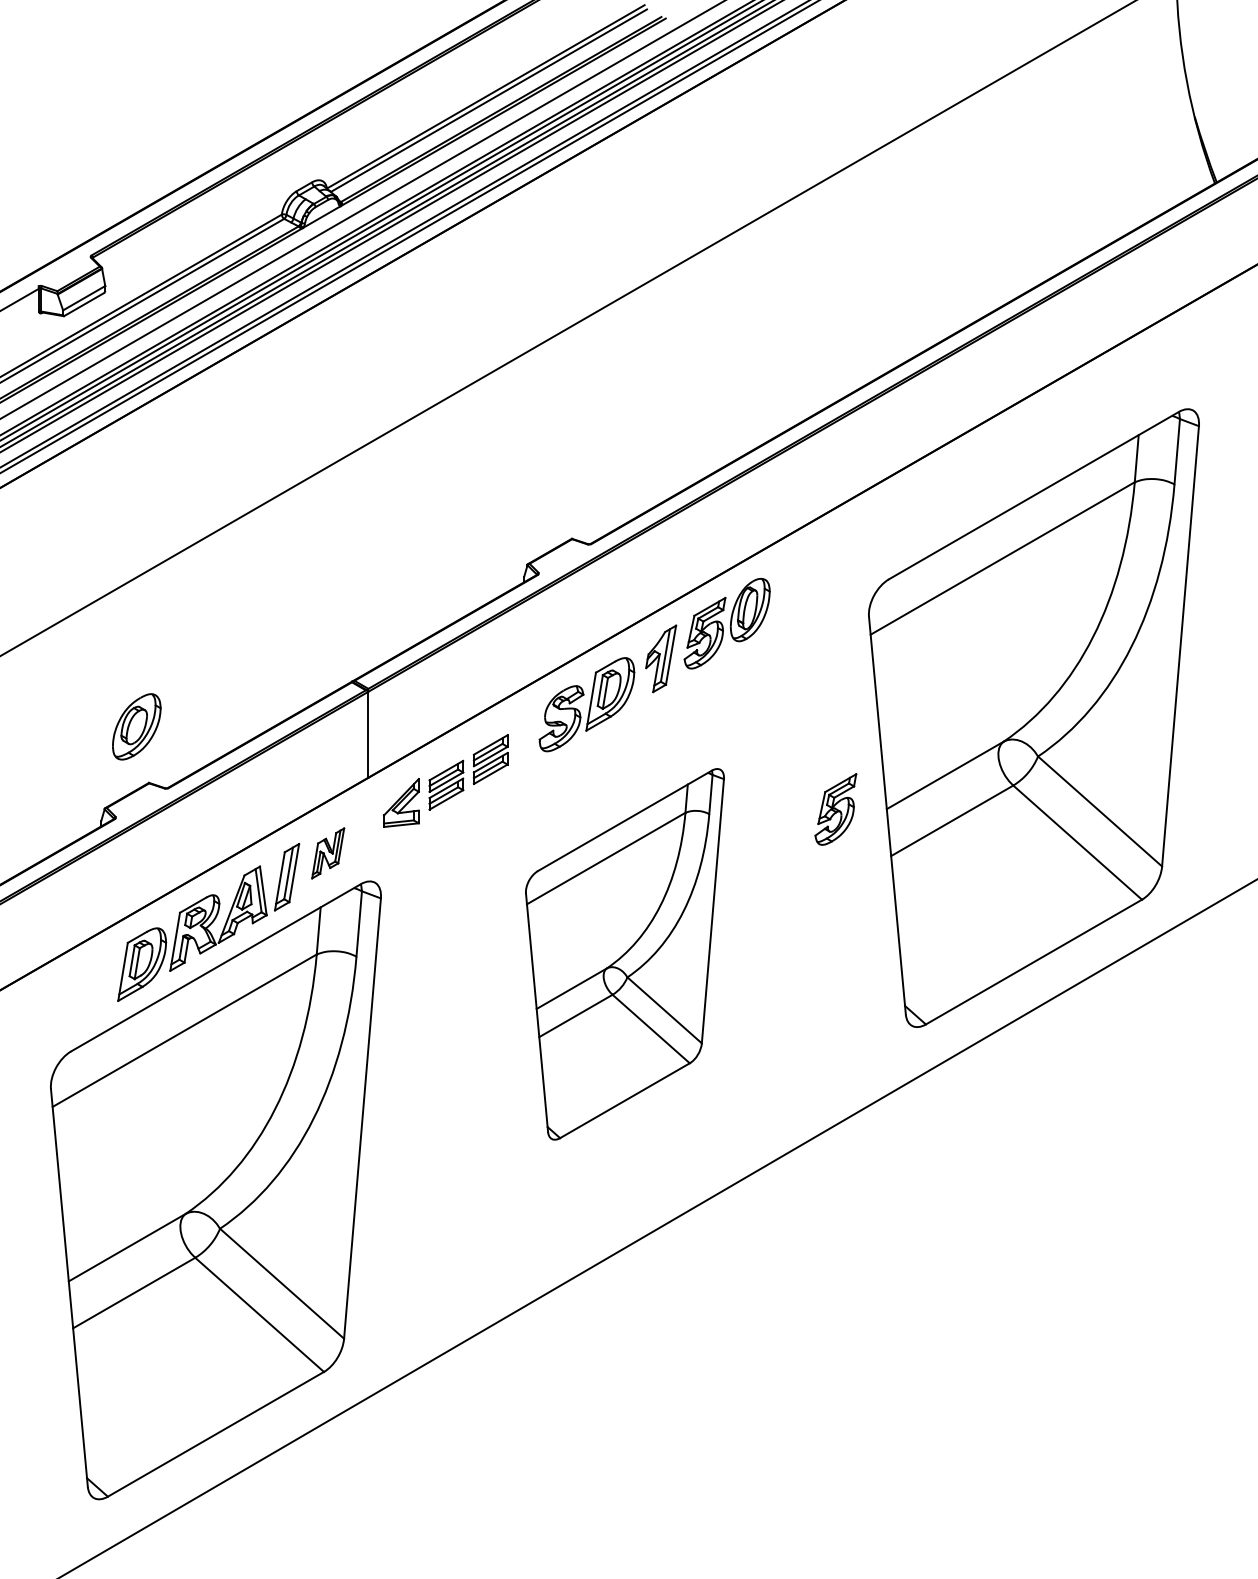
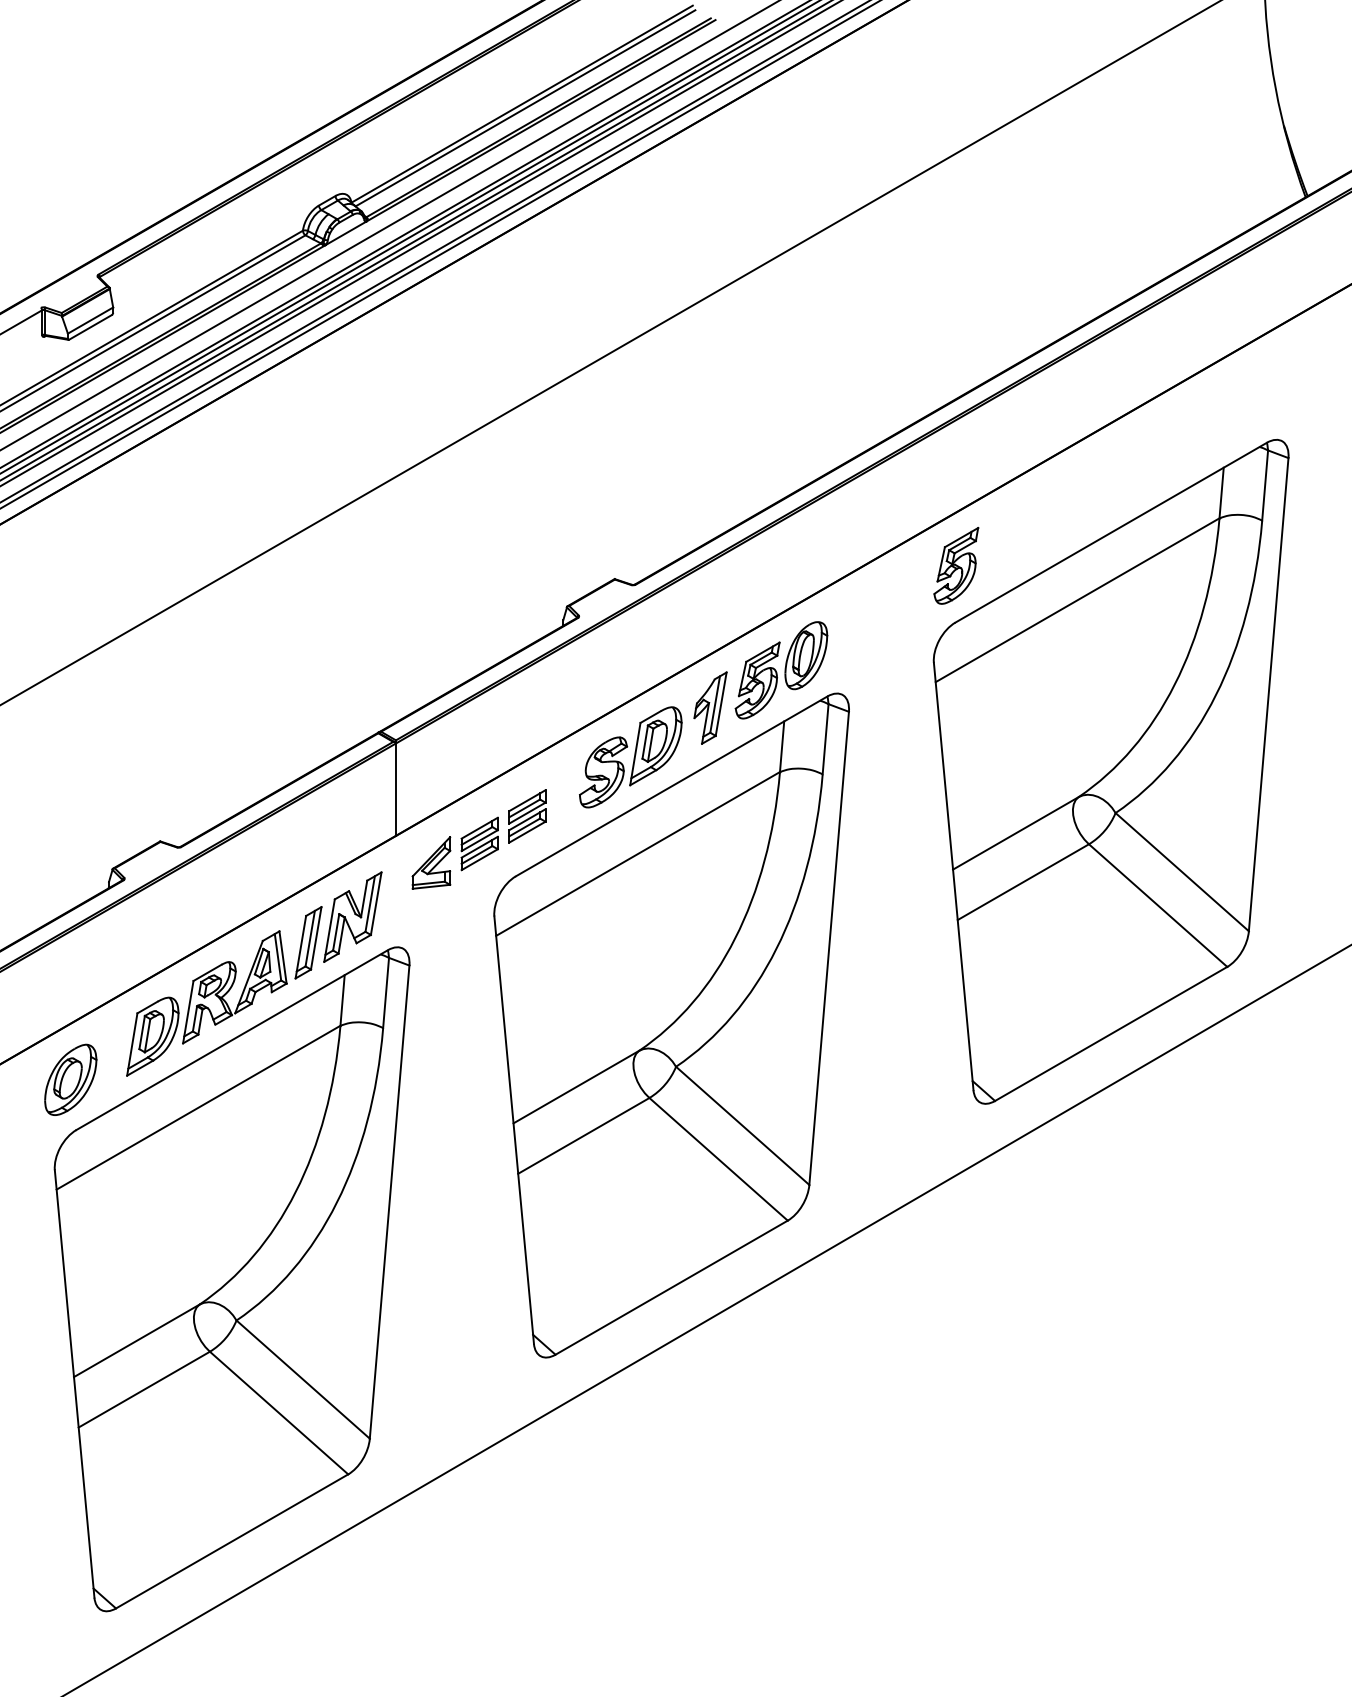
part: (136, 726) -> (70, 1079), moved
part: (835, 809) -> (955, 565), moved
part: (327, 853) -> (352, 917), size x1.67
part: (624, 954) -> (671, 1025), size x1.67

